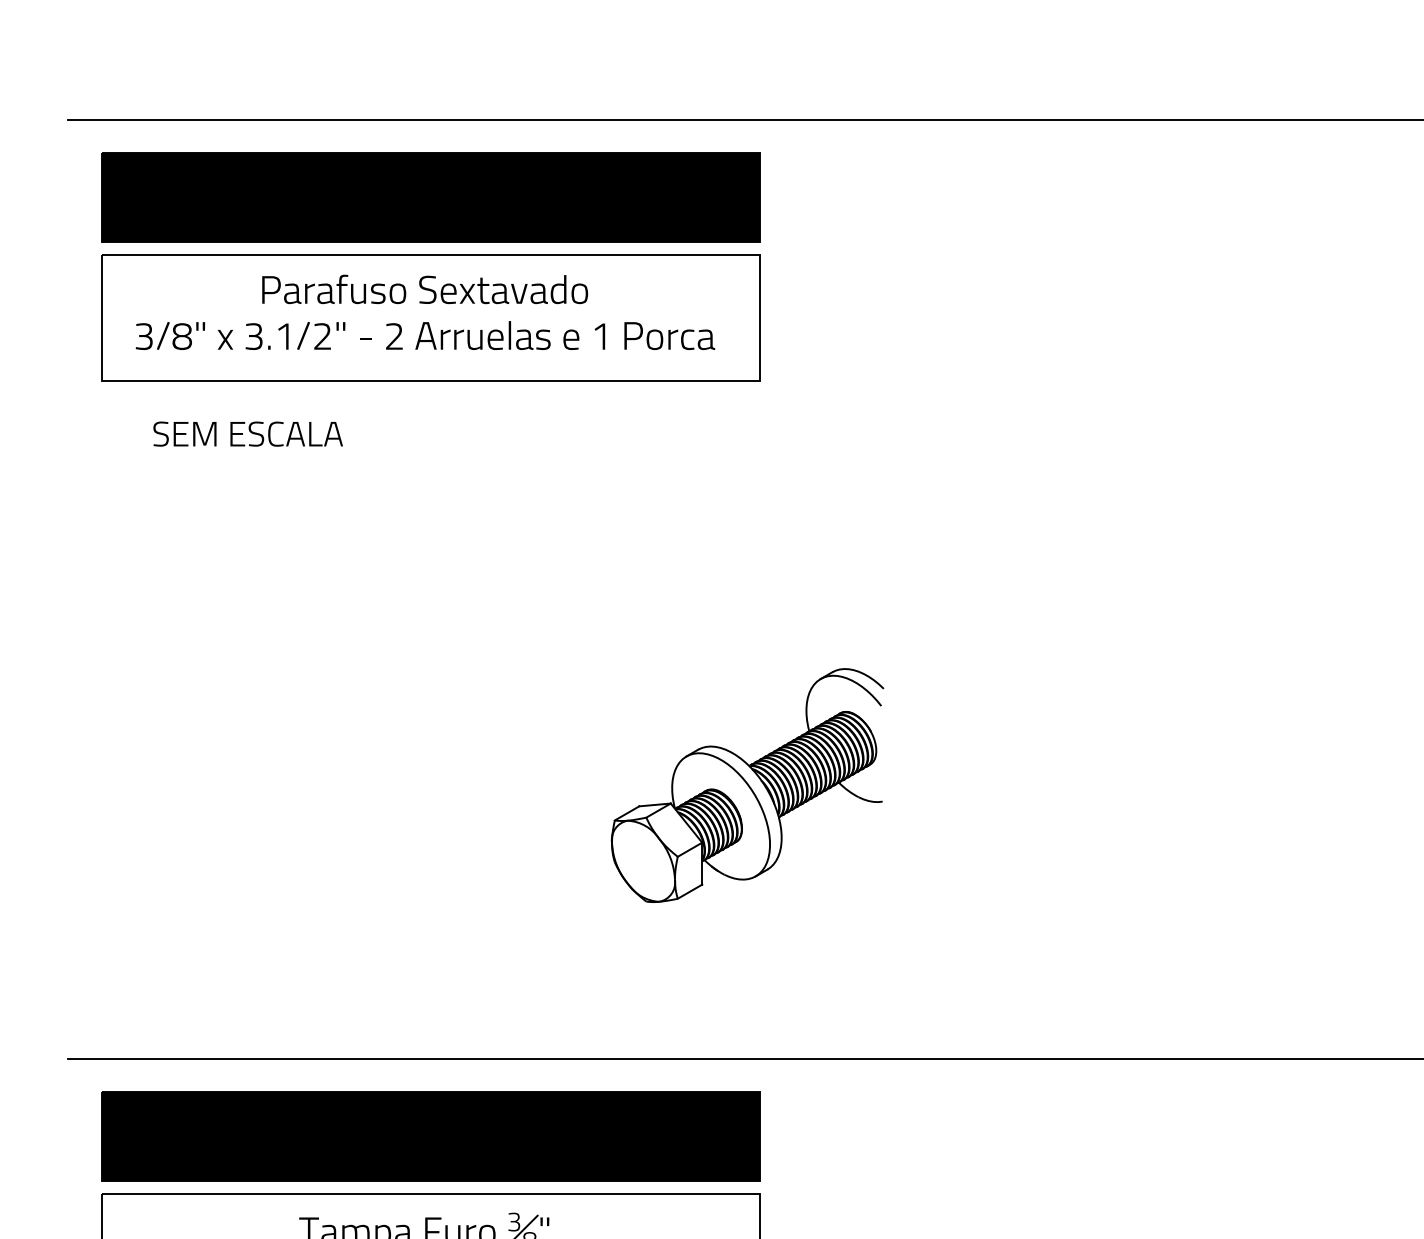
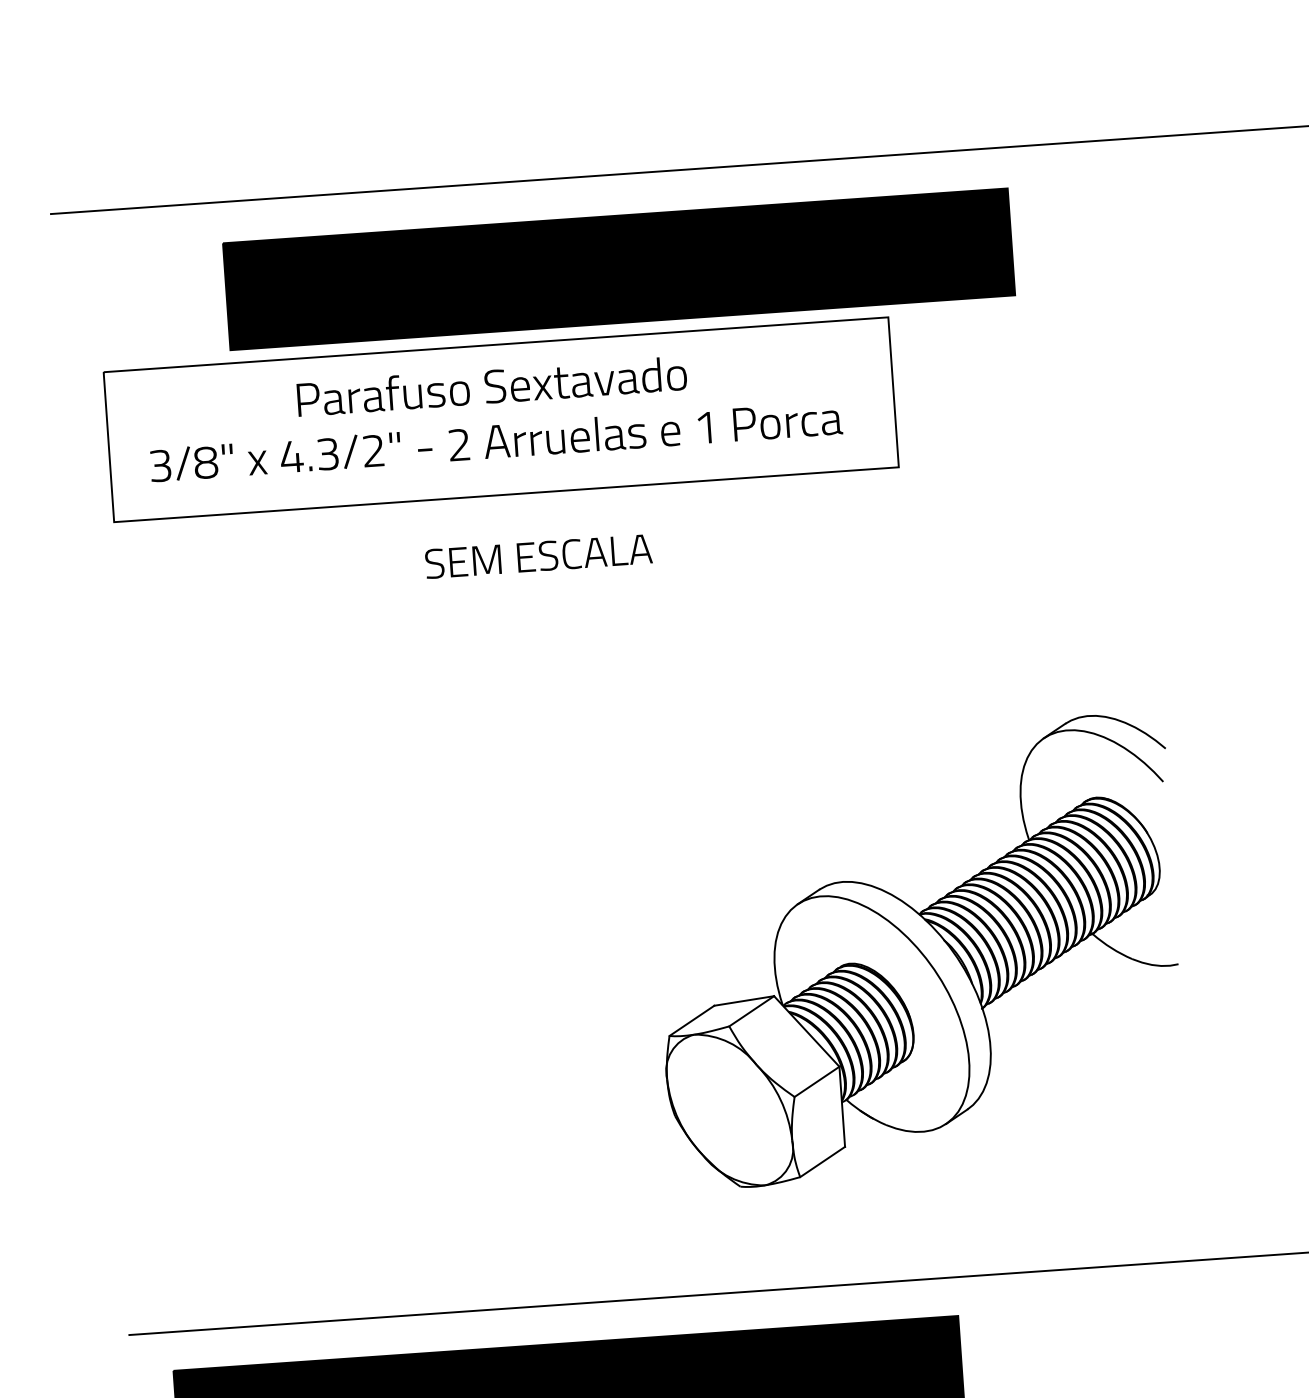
part: (430, 197) -> (618, 269), moved
text: (268, 336) -> (308, 455), 3.1/2" -> 4.3/2"
text: (247, 433) -> (537, 555), moved
part: (747, 785) -> (918, 951), size x1.6

